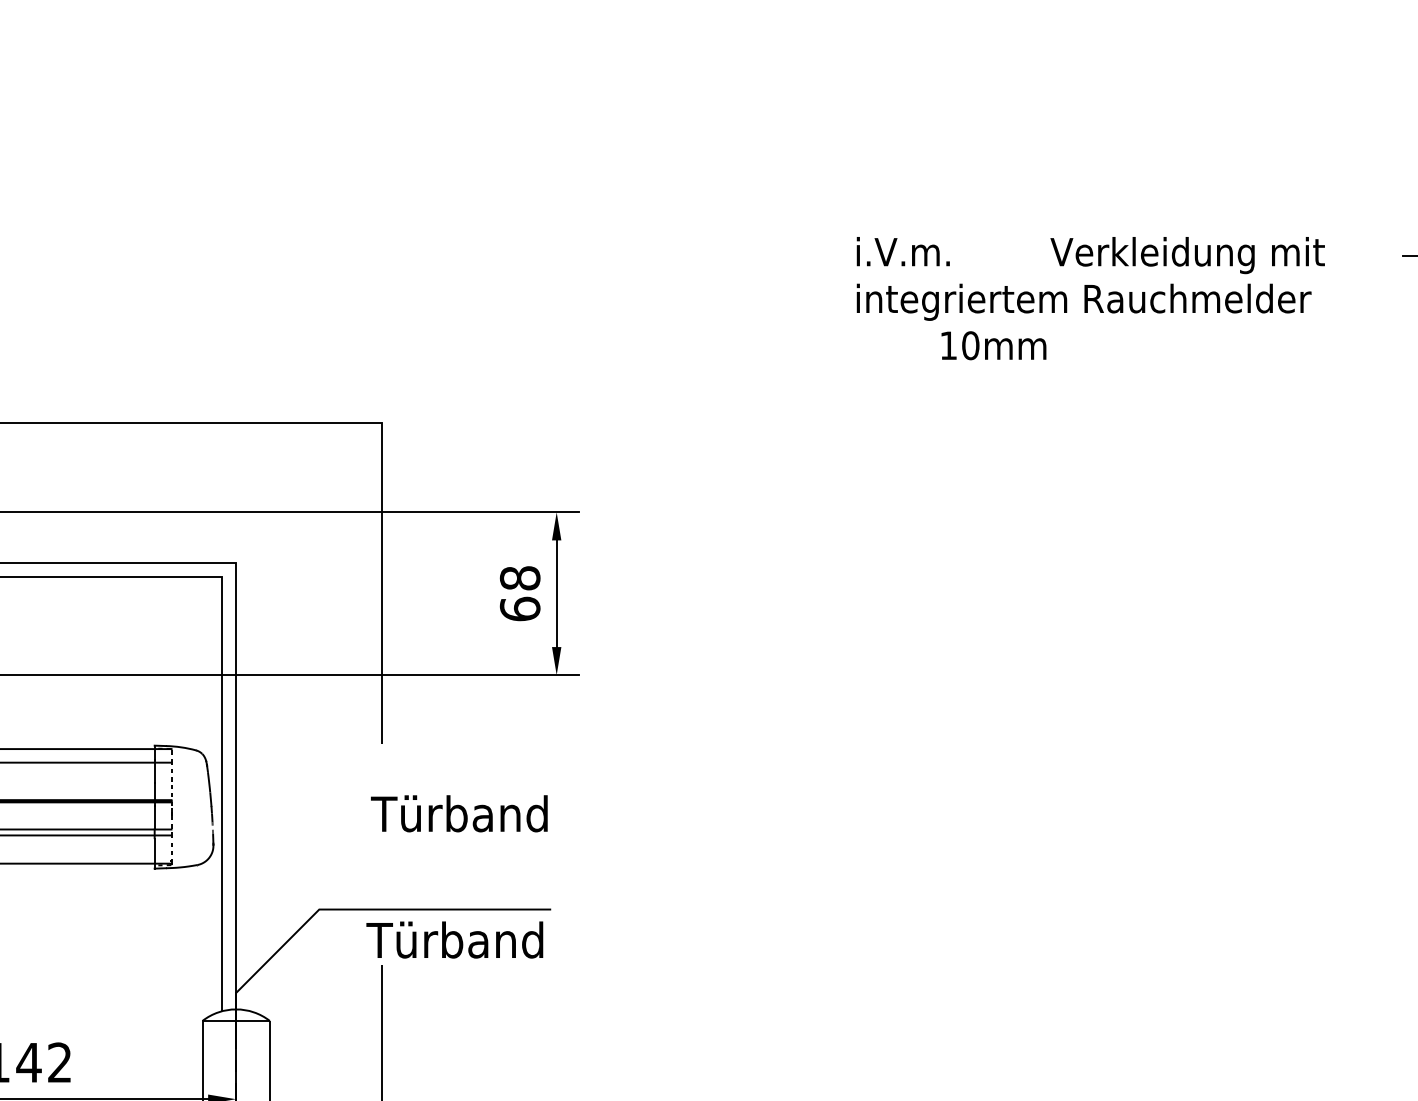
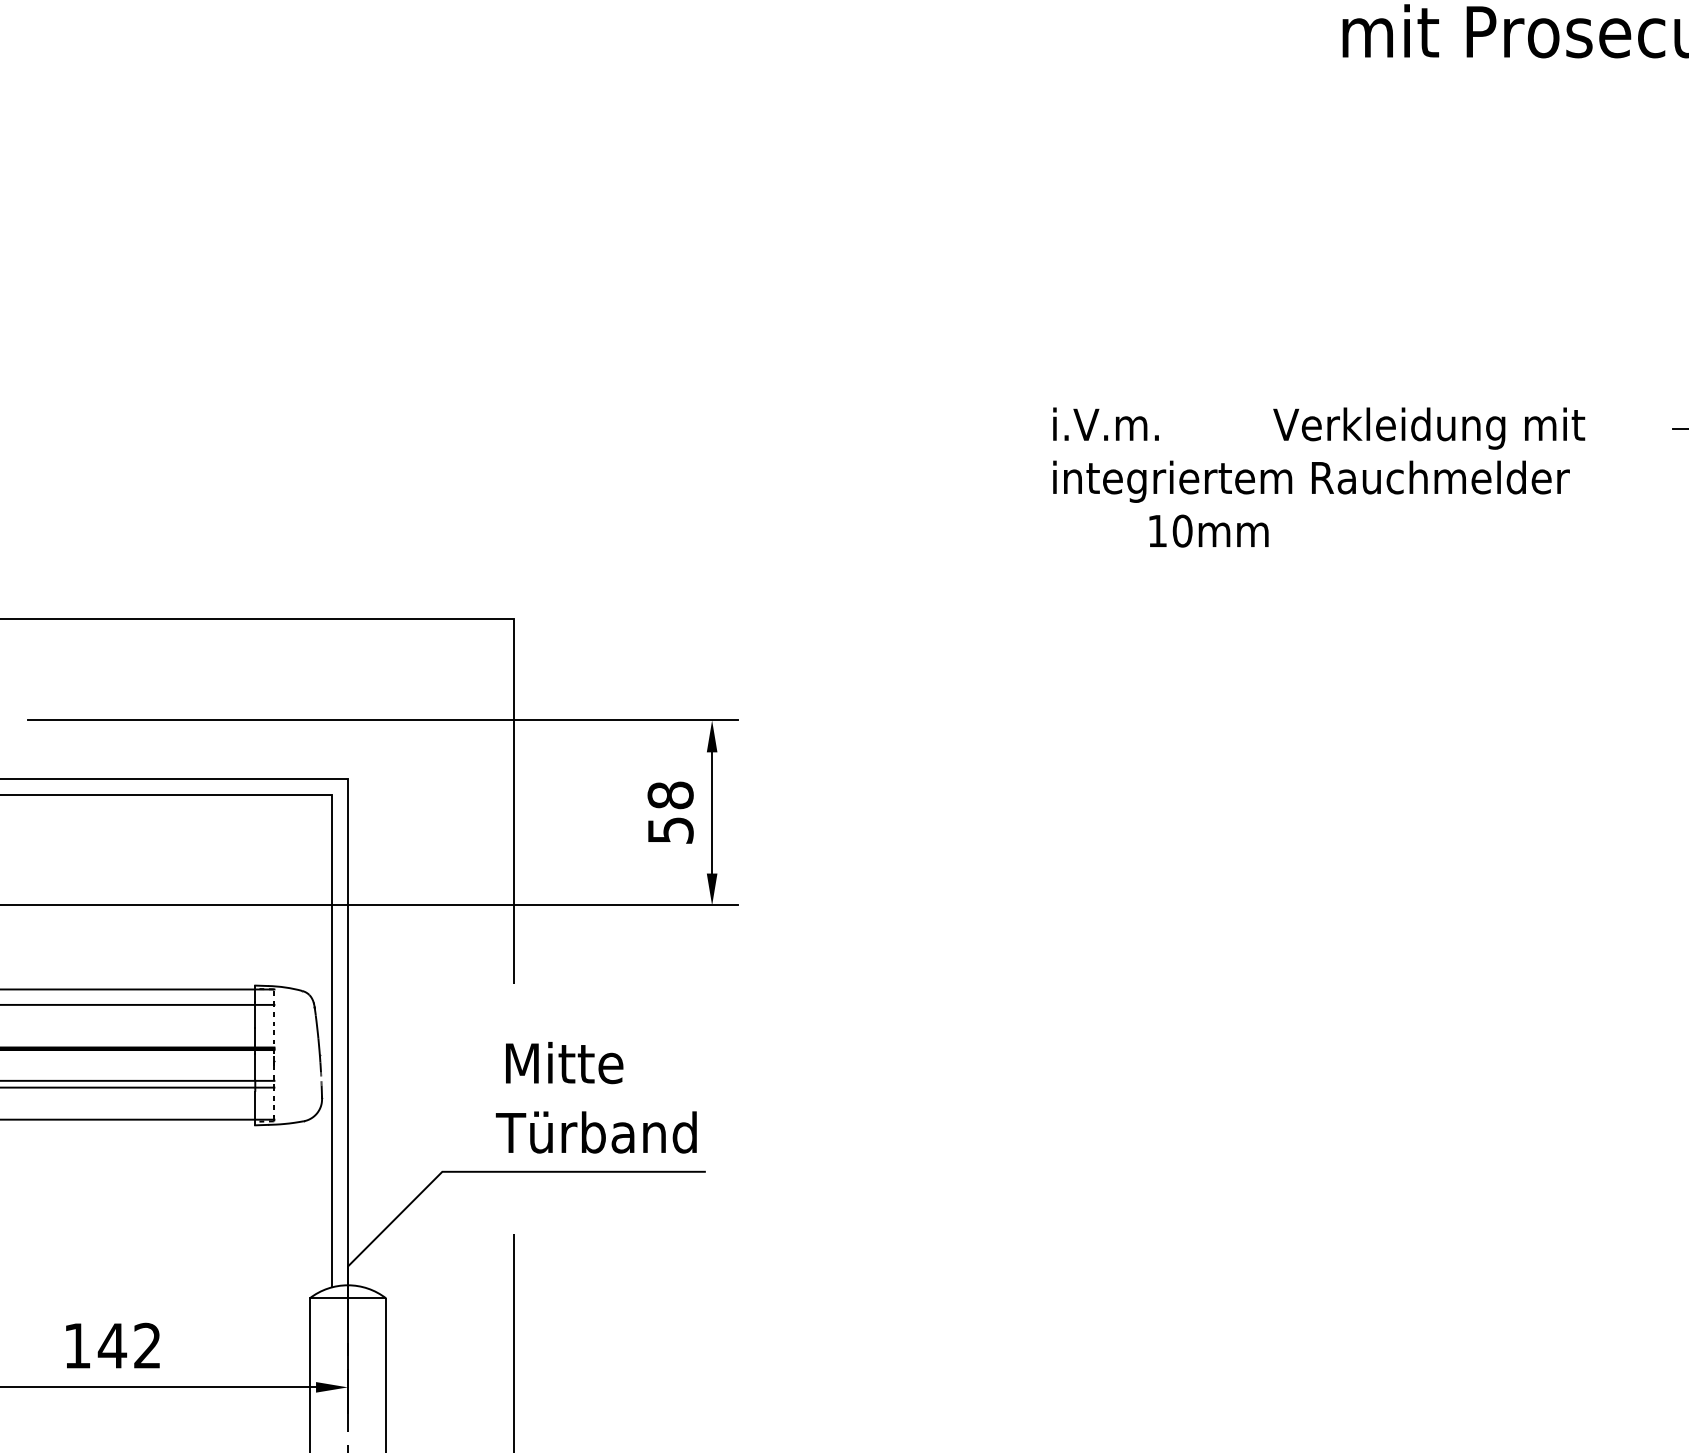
text: (520, 609) -> (670, 830), 68 -> 58
text: (459, 813) -> (601, 1062), Türband -> Mitte
text: (454, 940) -> (595, 1132), moved

